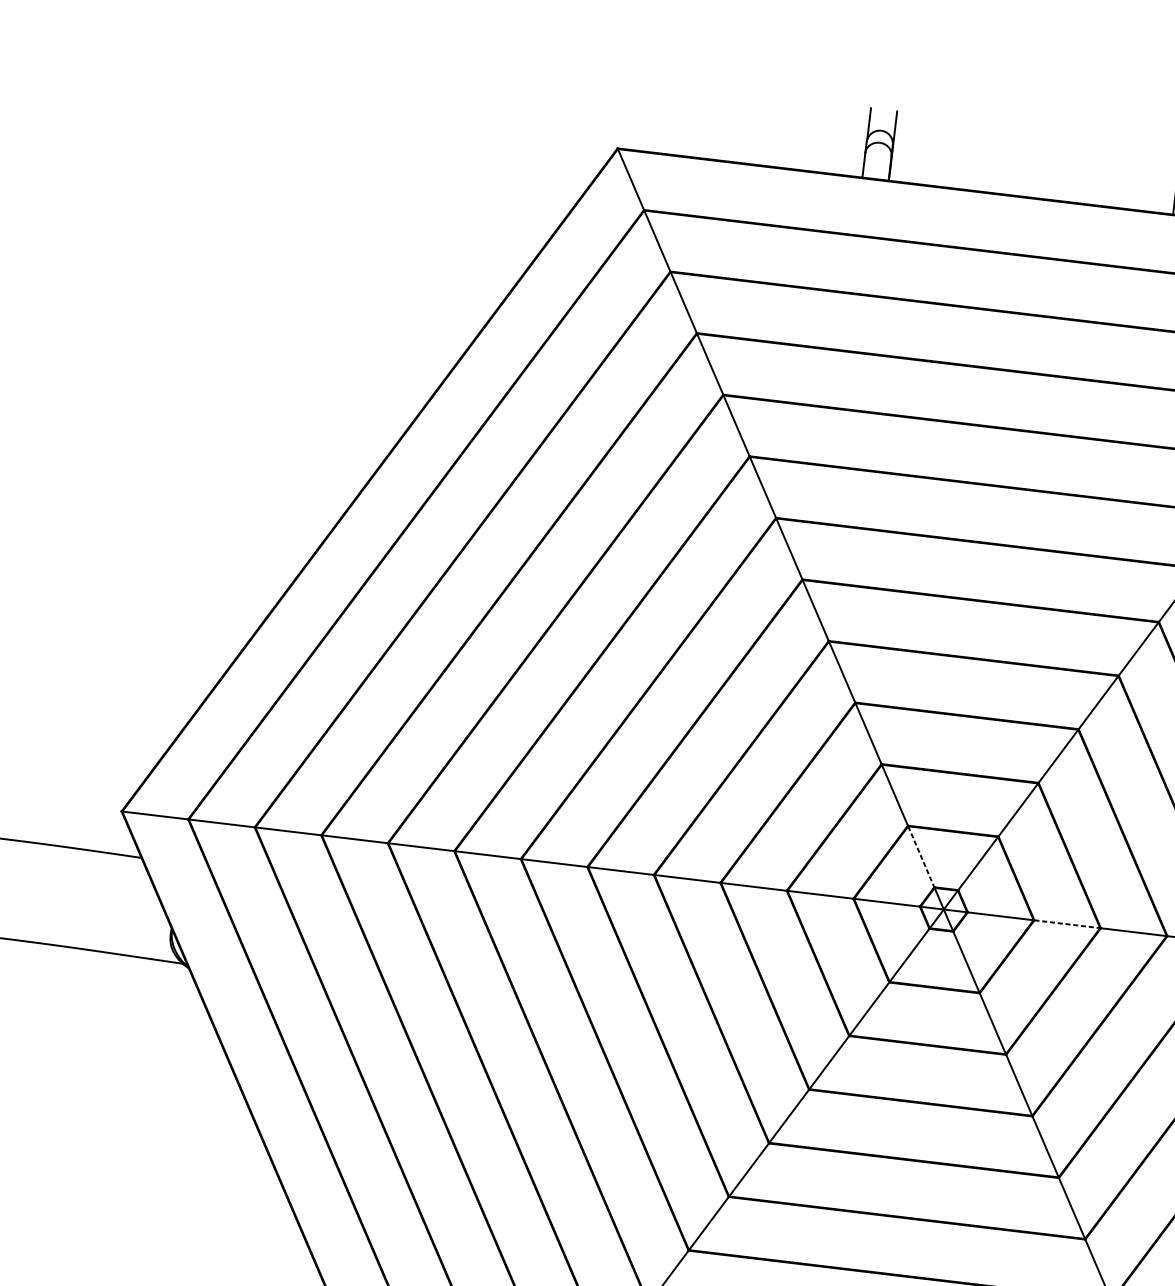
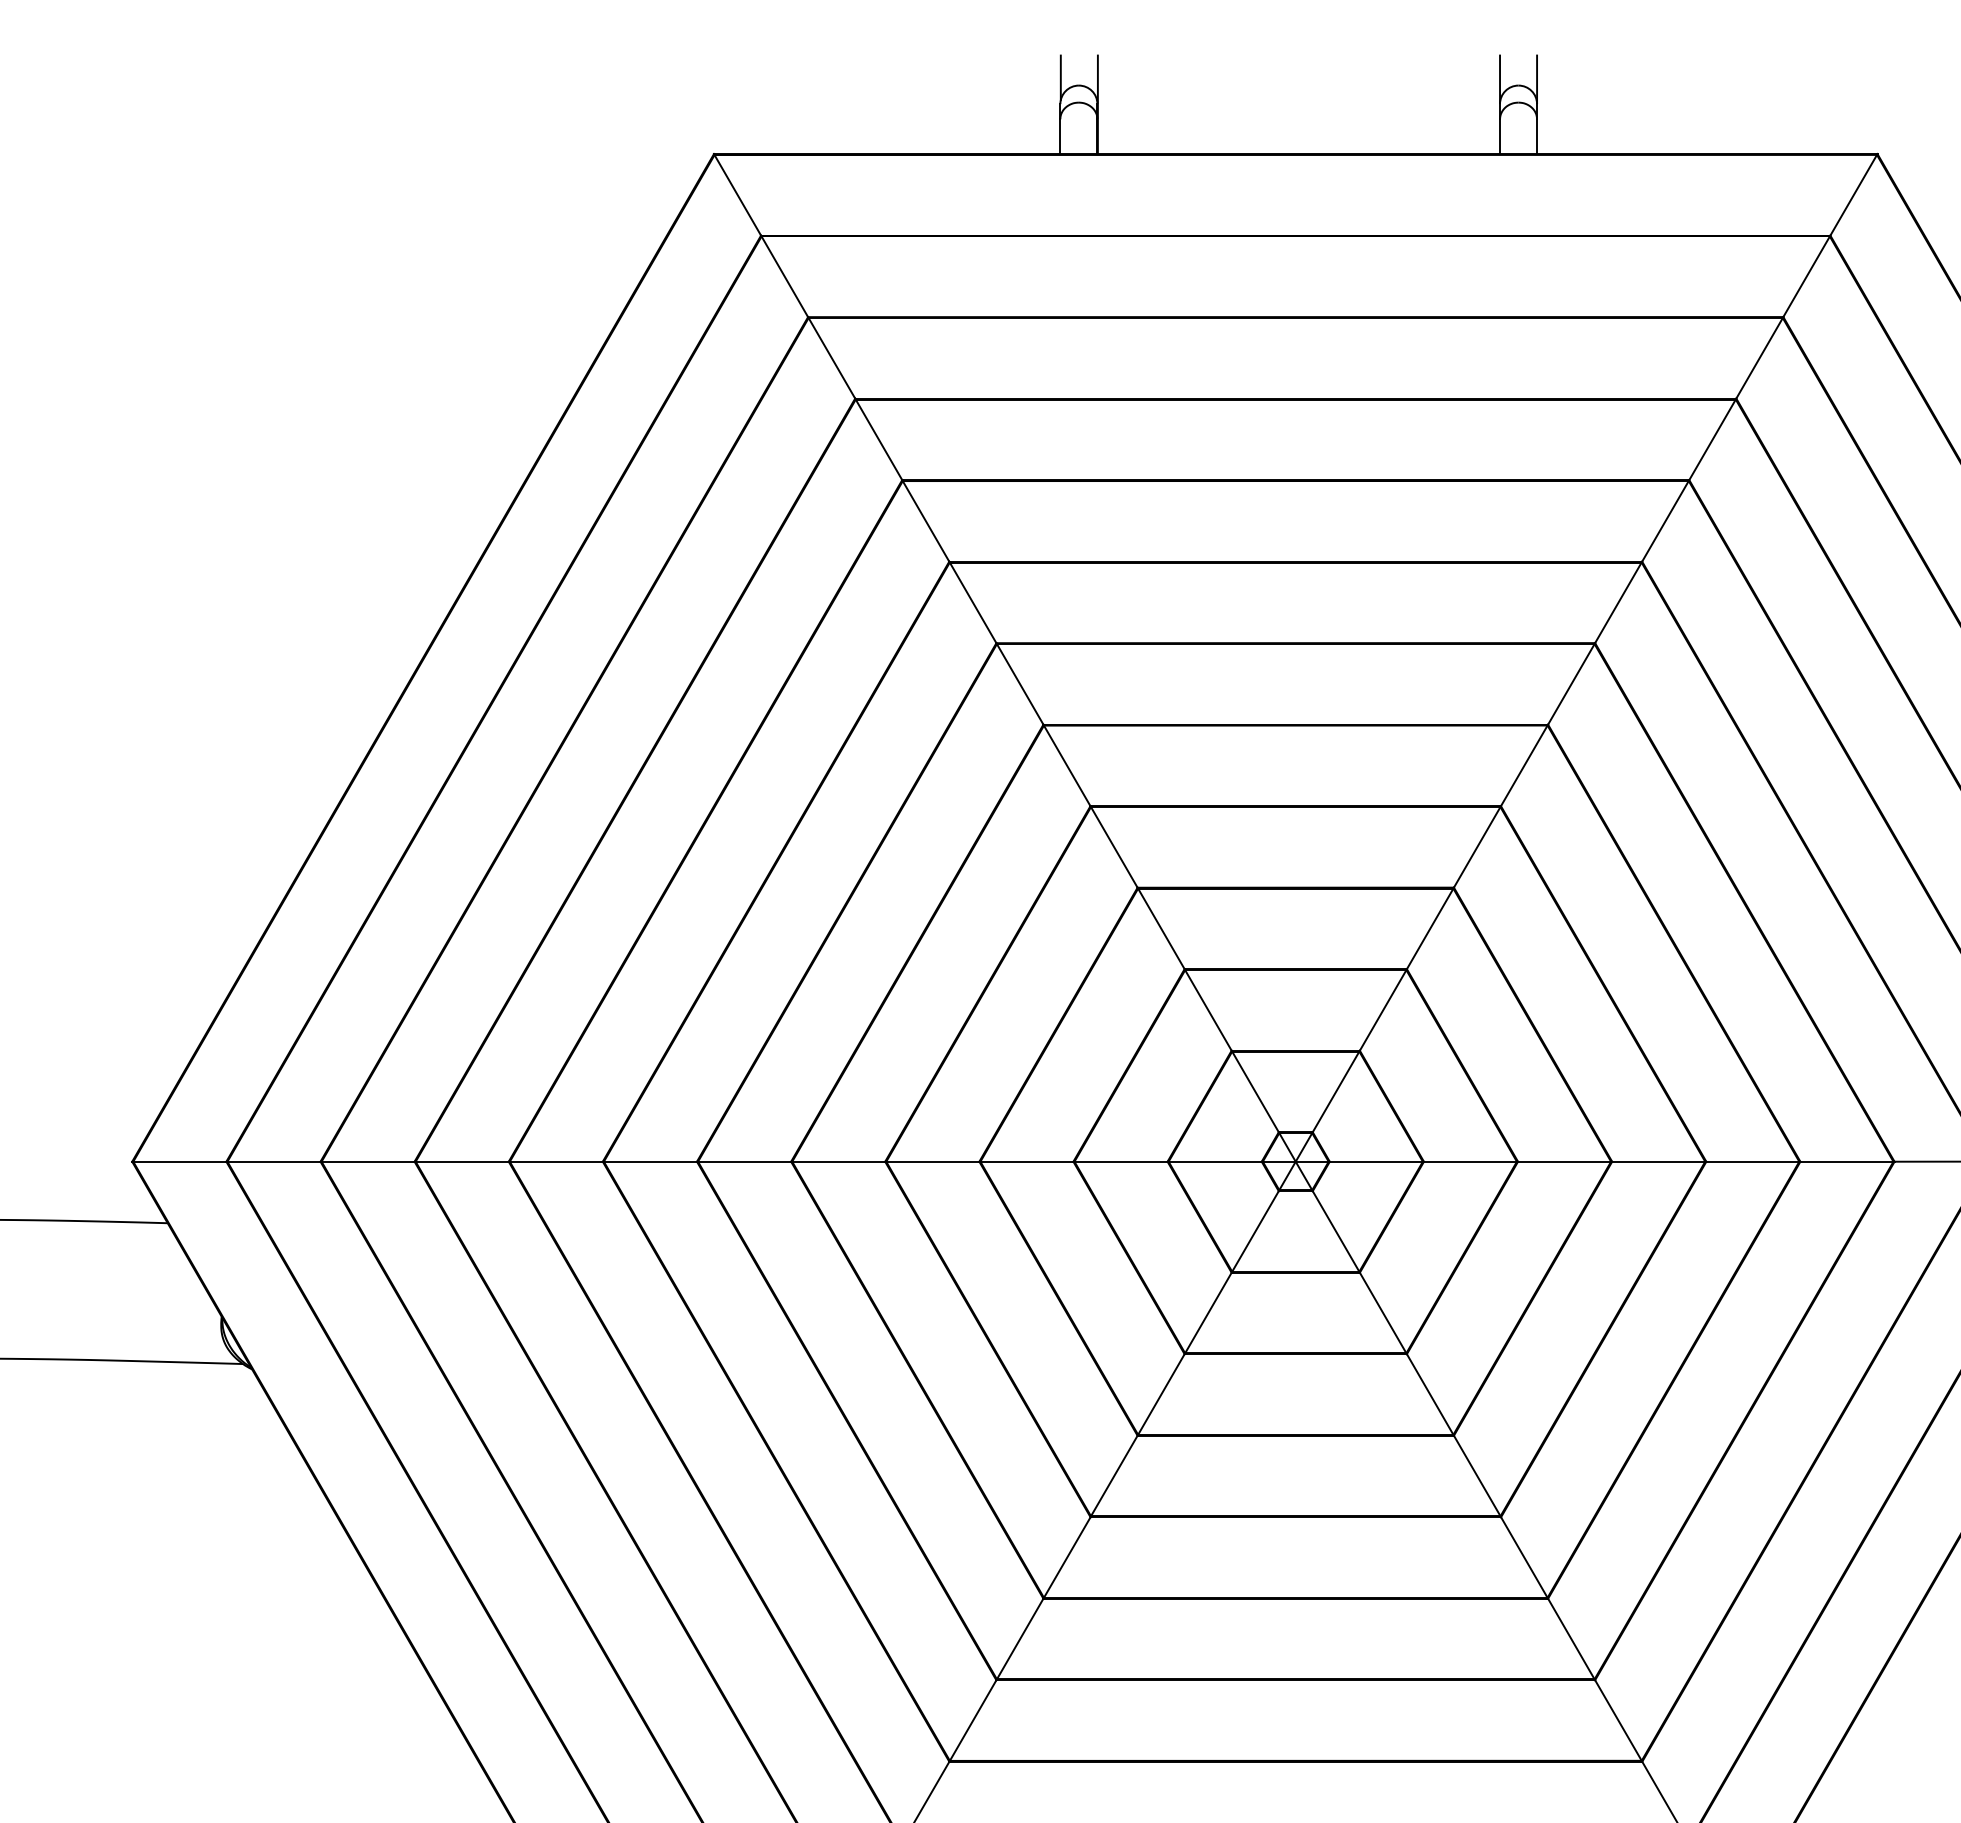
line: (921, 856) -> (1255, 1091), dashed -> solid
line: (1067, 924) -> (1470, 1161), dashed -> solid

